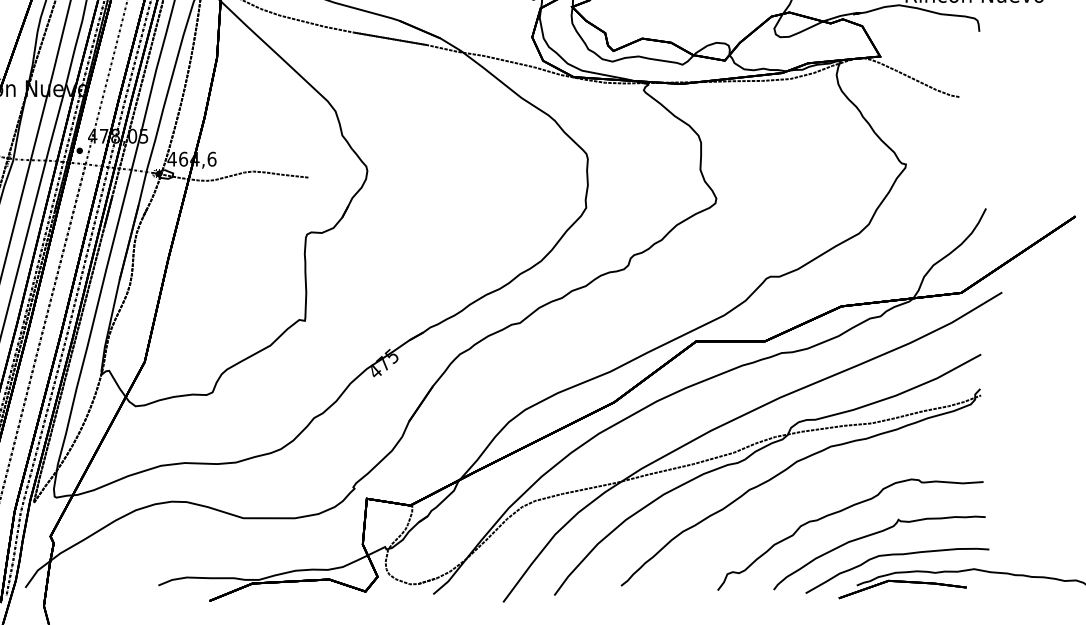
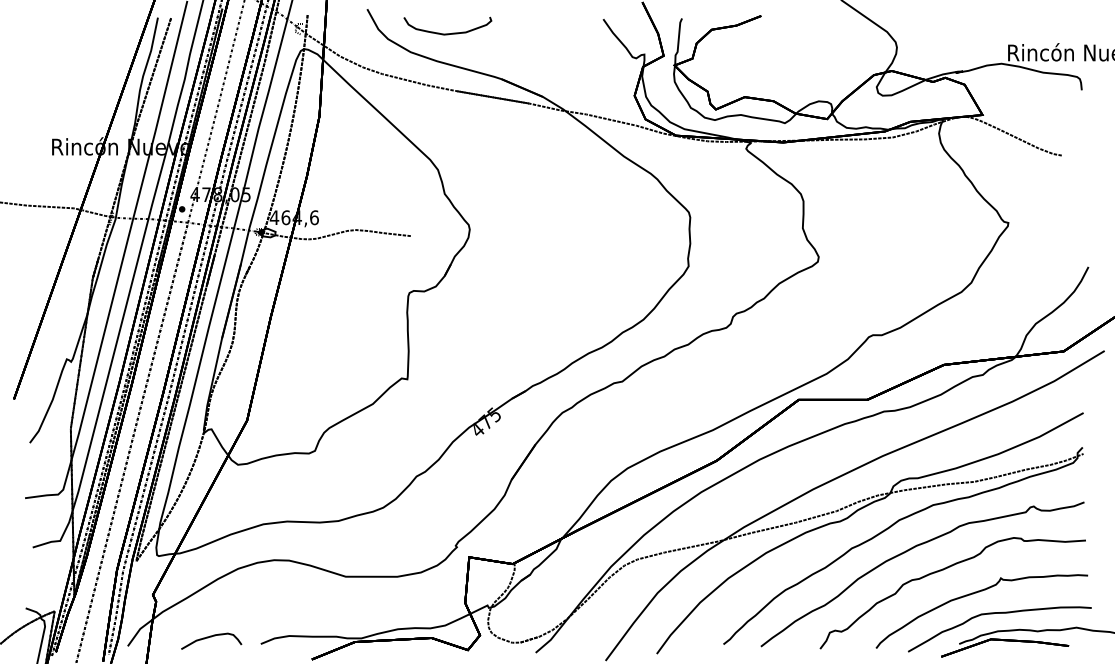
curve: (808, 492) -> (910, 550), added
curve: (109, 579) -> (211, 637), added

